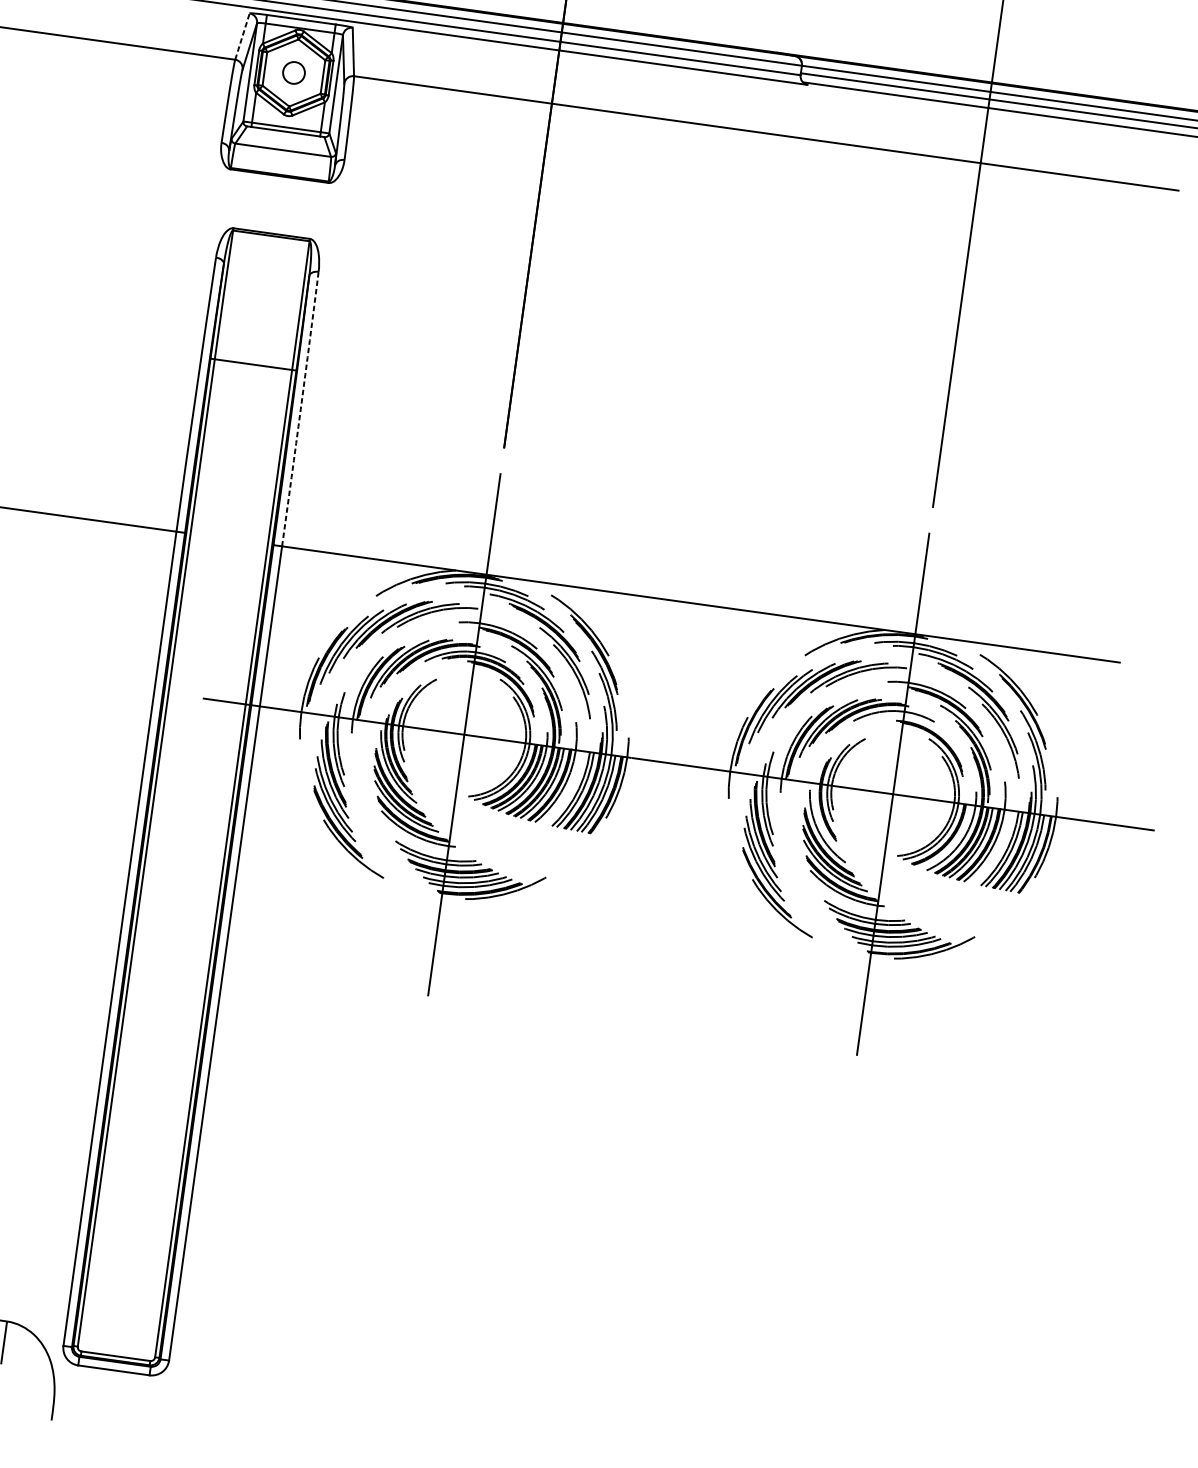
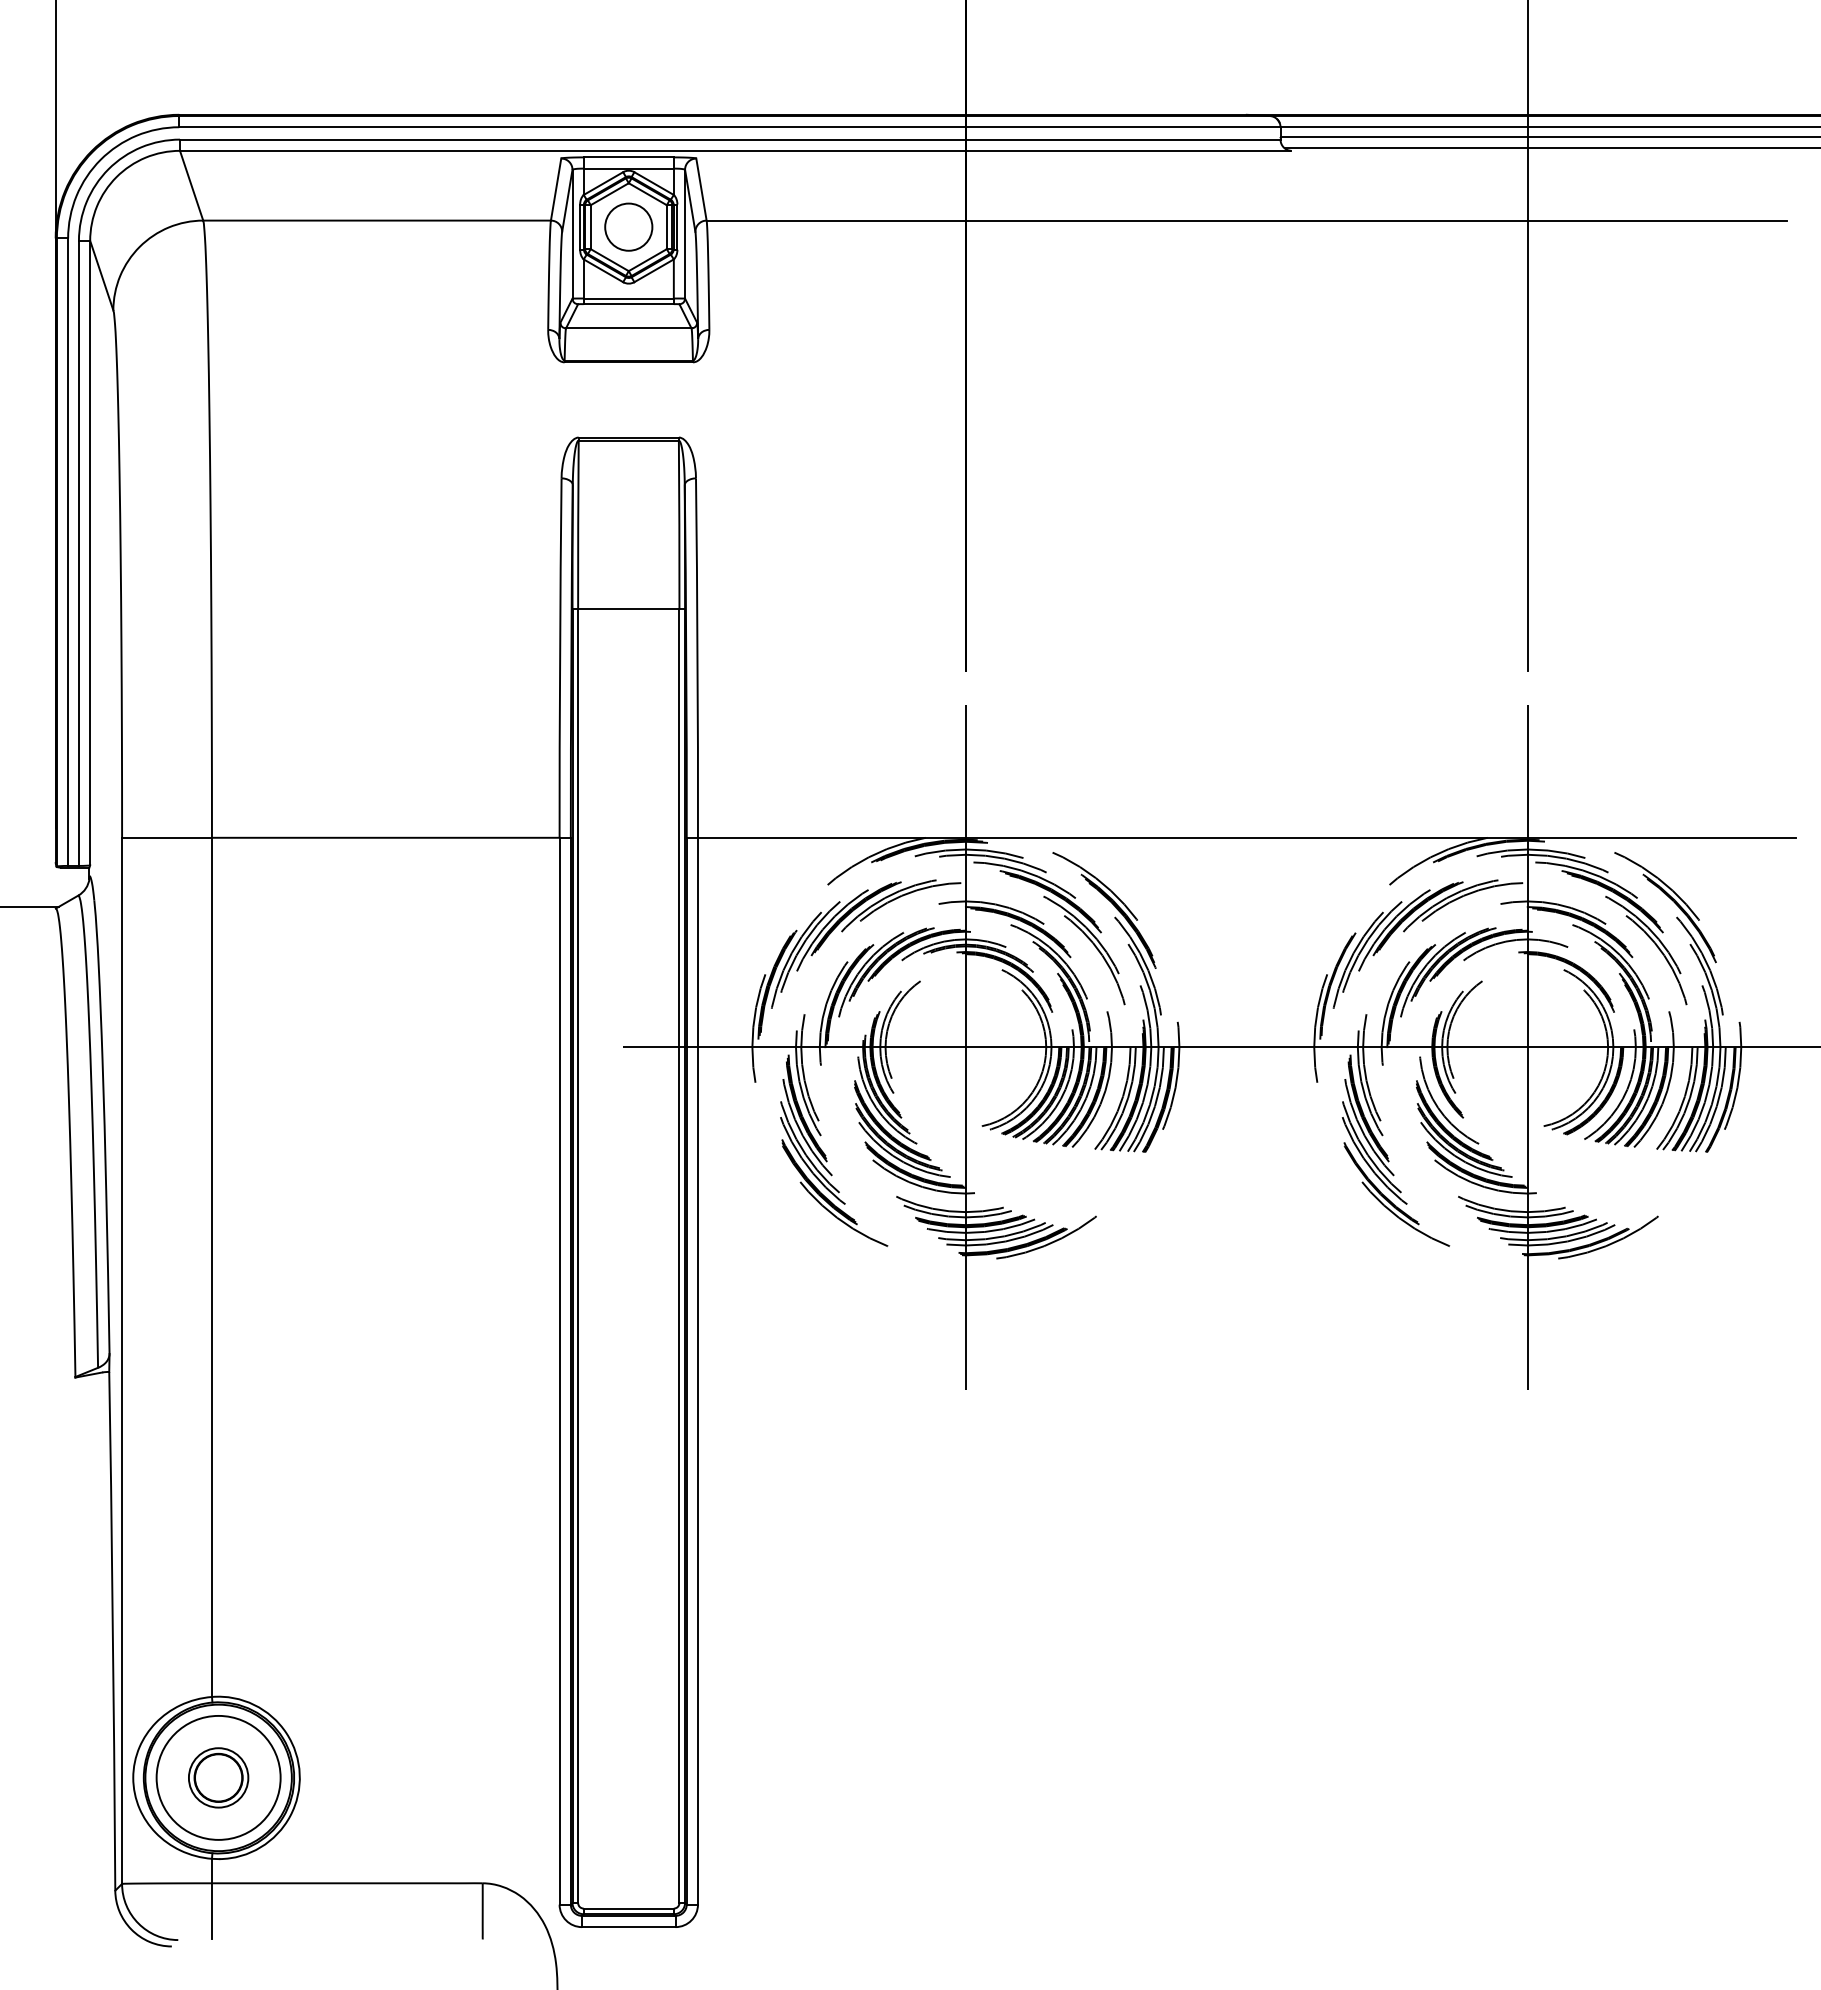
line: (242, 36) -> (556, 189), dashed -> solid
circle: (293, 72) -> (628, 226), size x1.67
arc: (300, 409) -> (697, 658), dashed -> solid

